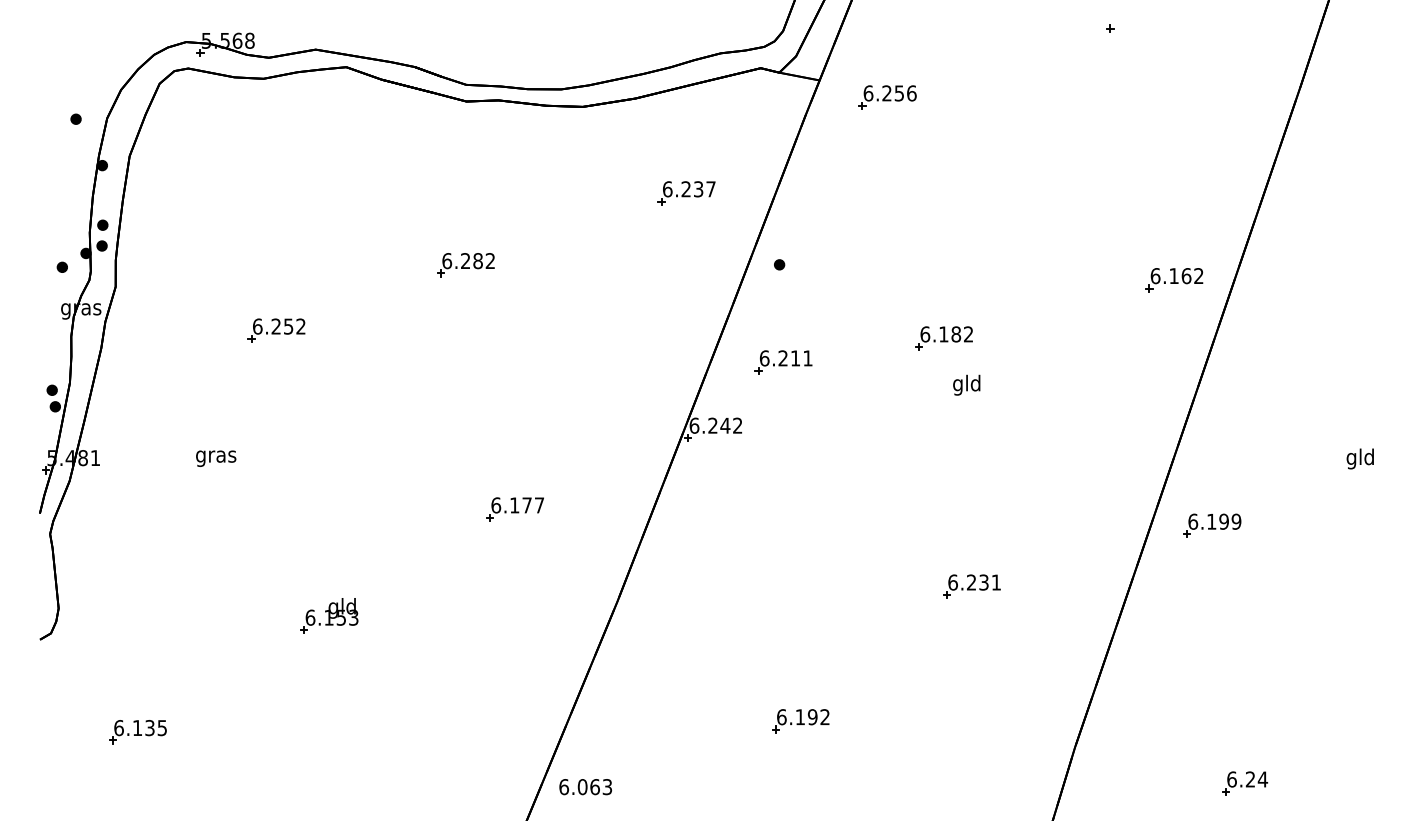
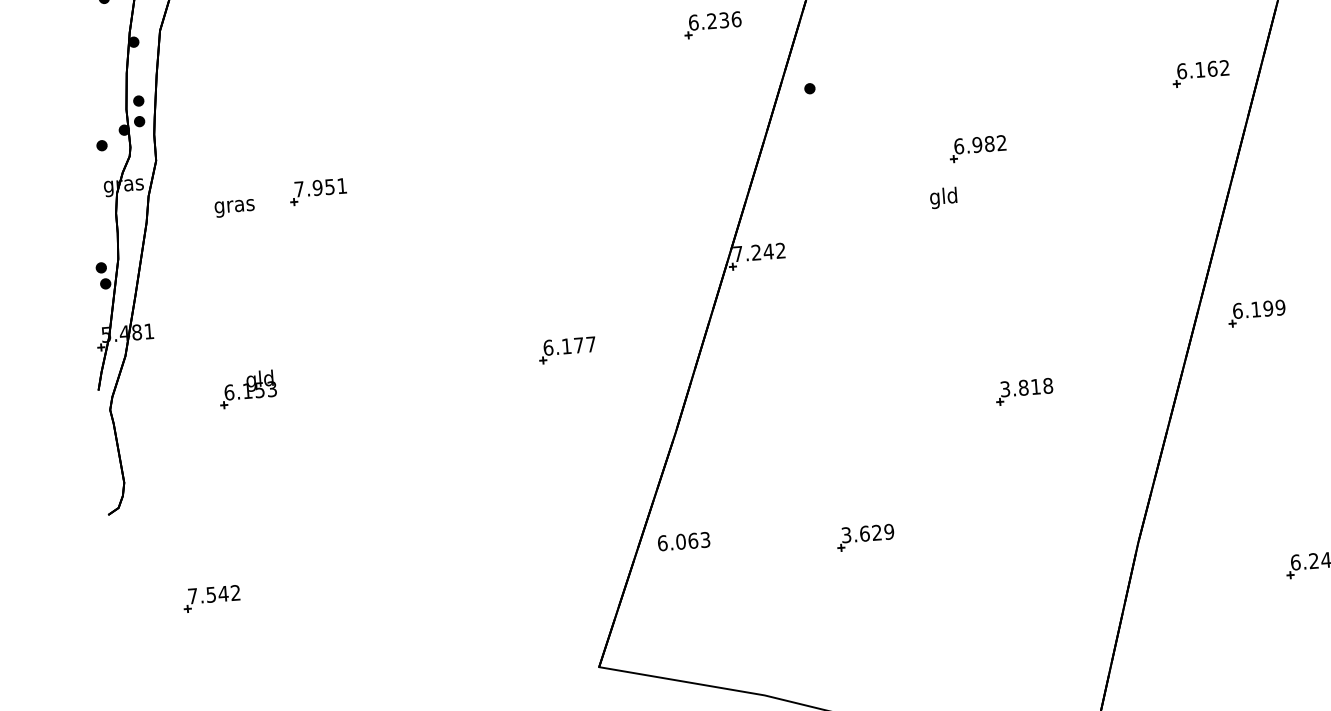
text: (710, 189) -> (735, 19), 6.237 -> 6.236
part: (465, 265) -> (499, 113), removed
text: (279, 326) -> (320, 187), 6.252 -> 7.951
text: (943, 334) -> (977, 145), 6.182 -> 6.982
part: (783, 362) -> (821, 184), removed
text: (966, 384) -> (943, 197), moved
text: (694, 425) -> (738, 253), 6.242 -> 7.242
text: (216, 458) -> (235, 208), moved
text: (974, 582) -> (1026, 387), 6.231 -> 3.818
part: (329, 615) -> (247, 388), moved
text: (803, 717) -> (867, 533), 6.192 -> 3.629
text: (140, 728) -> (214, 595), 6.135 -> 7.542
text: (585, 787) -> (683, 542), moved

